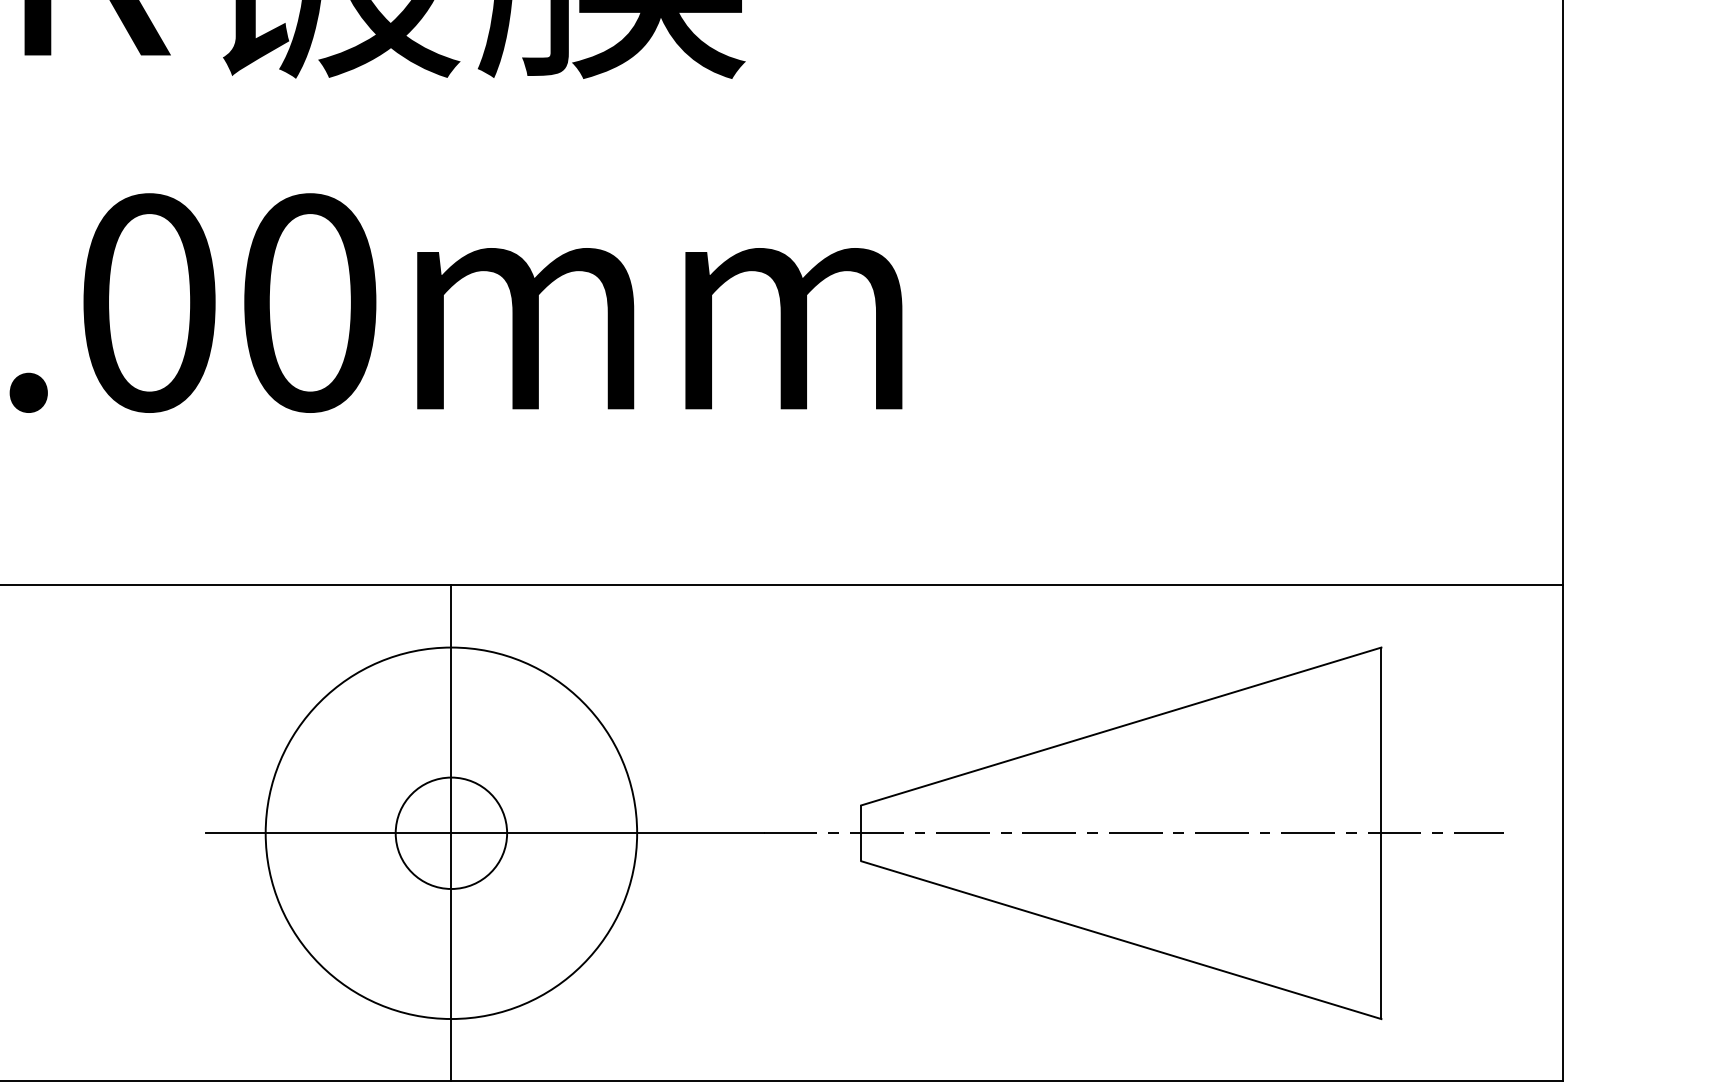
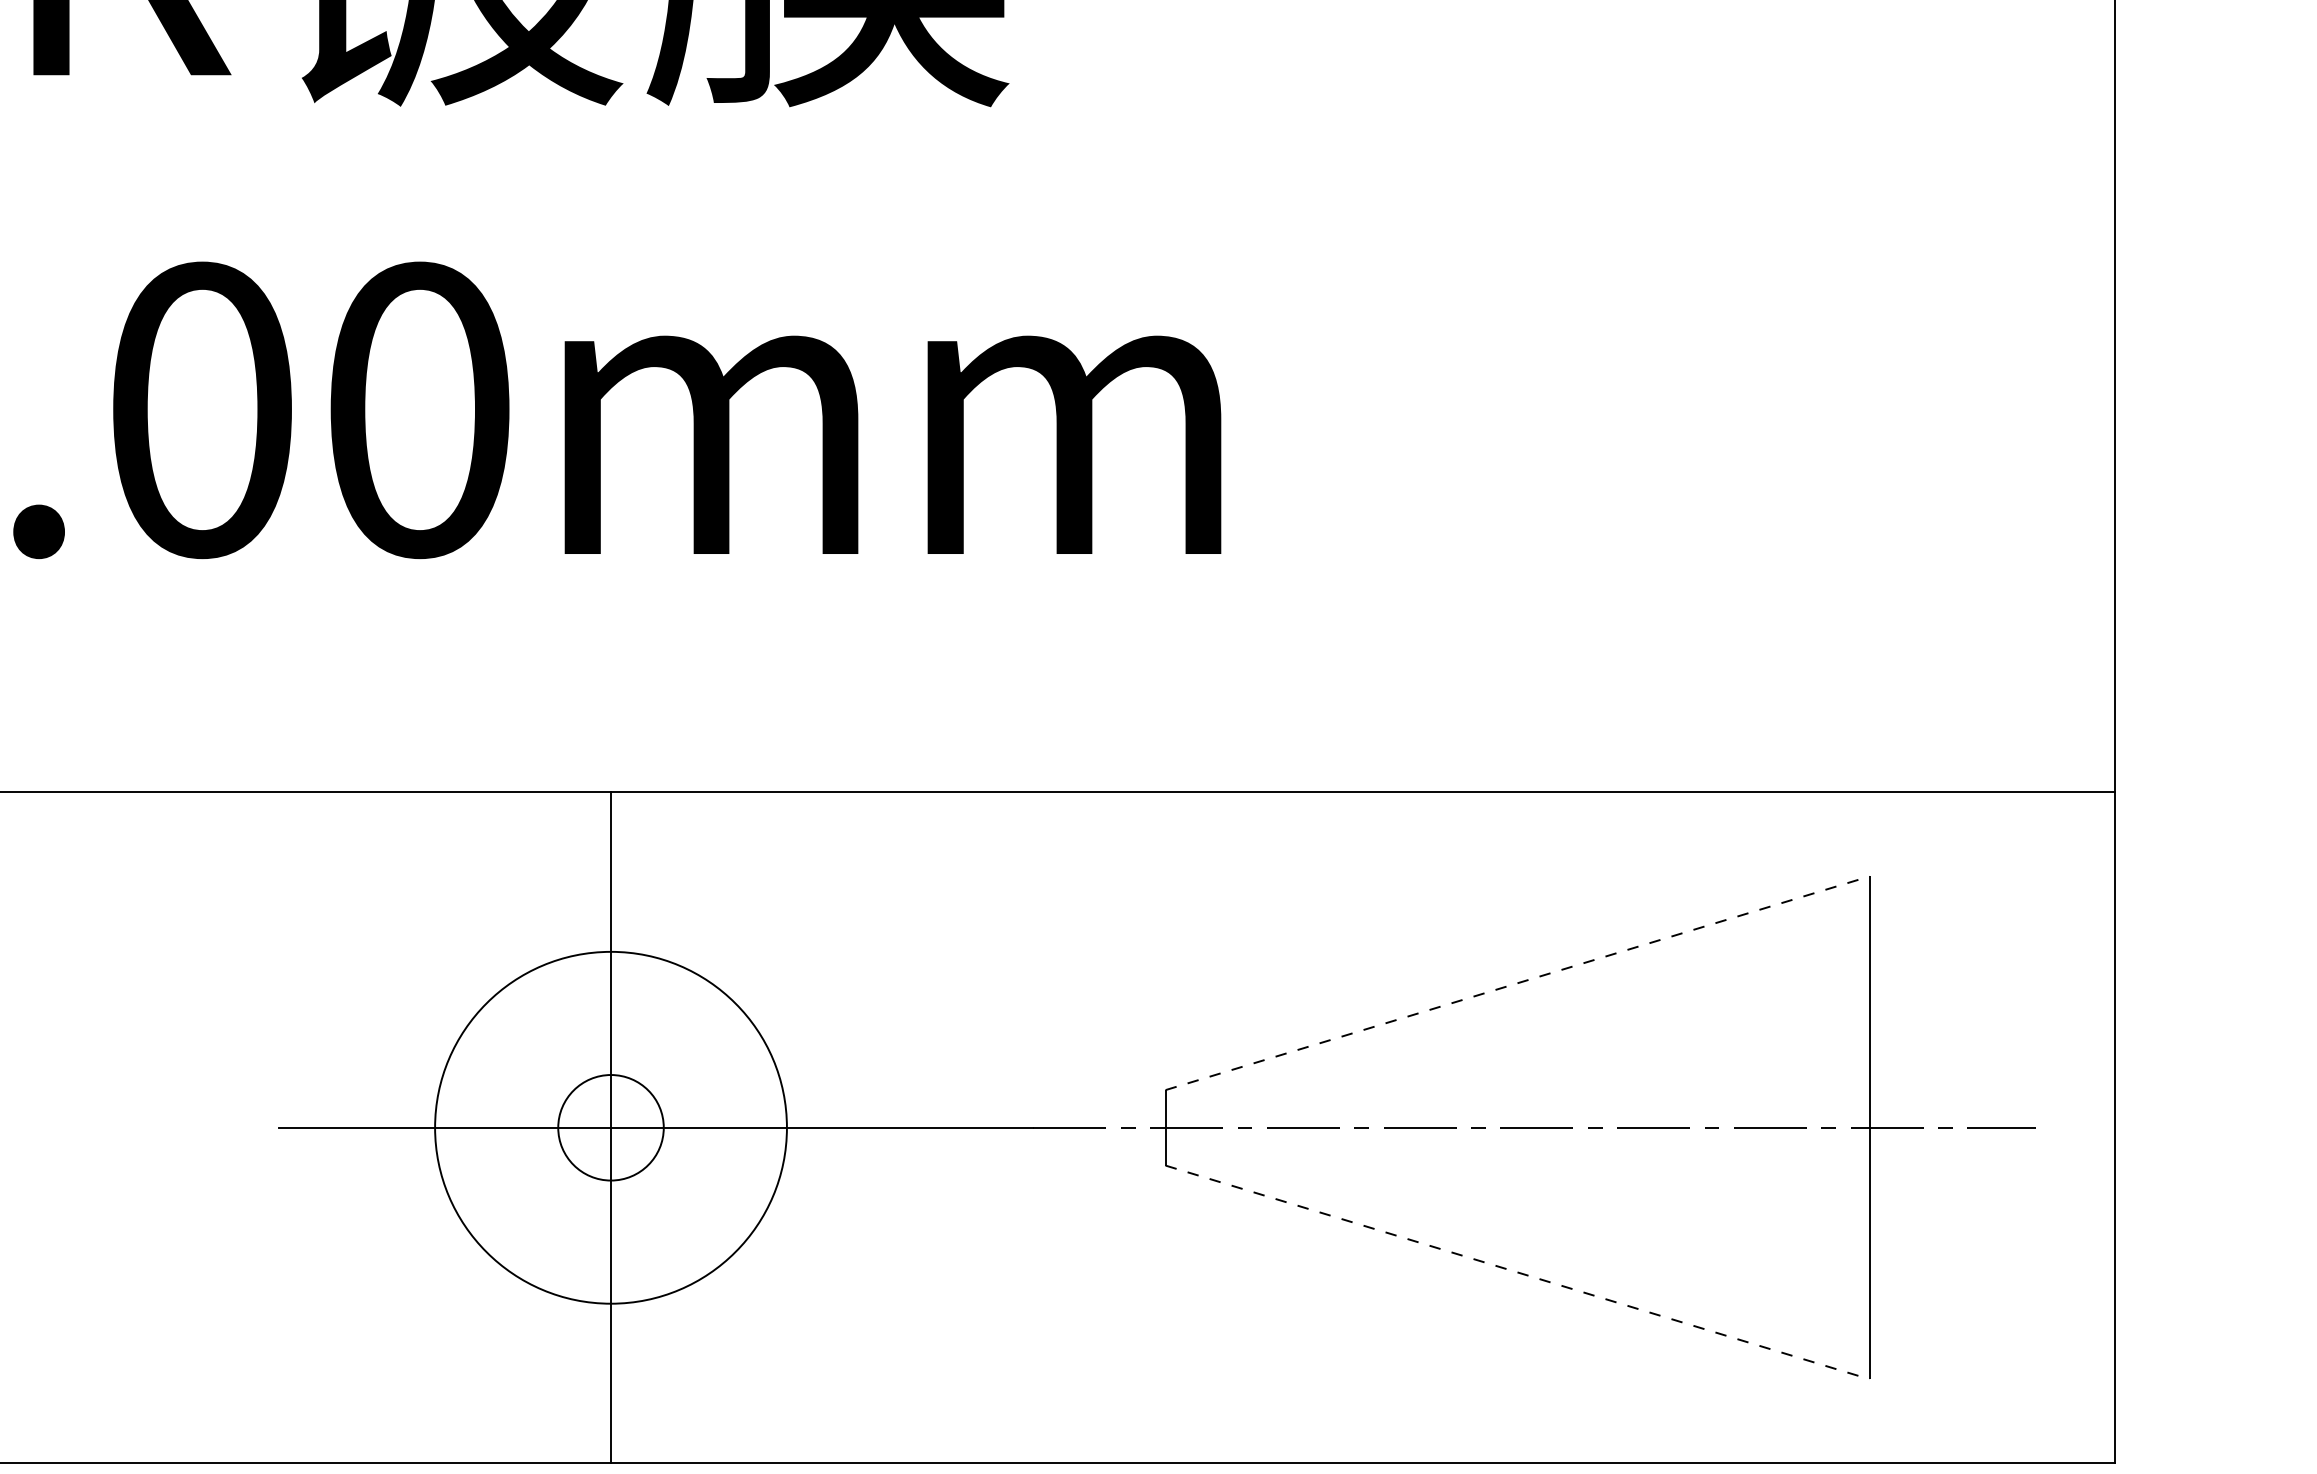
line: (1121, 726) -> (1517, 983), solid -> dashed
circle: (451, 832) -> (611, 1126), size x0.7
circle: (451, 833) -> (611, 1128), size x0.7
line: (1121, 940) -> (1517, 1272), solid -> dashed

